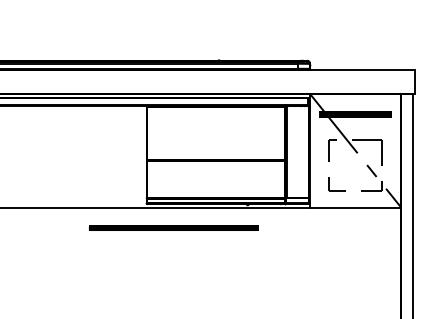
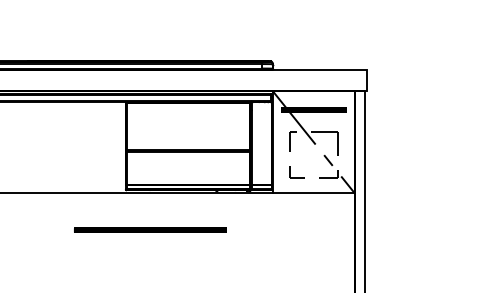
part: (173, 227) -> (150, 229), moved

